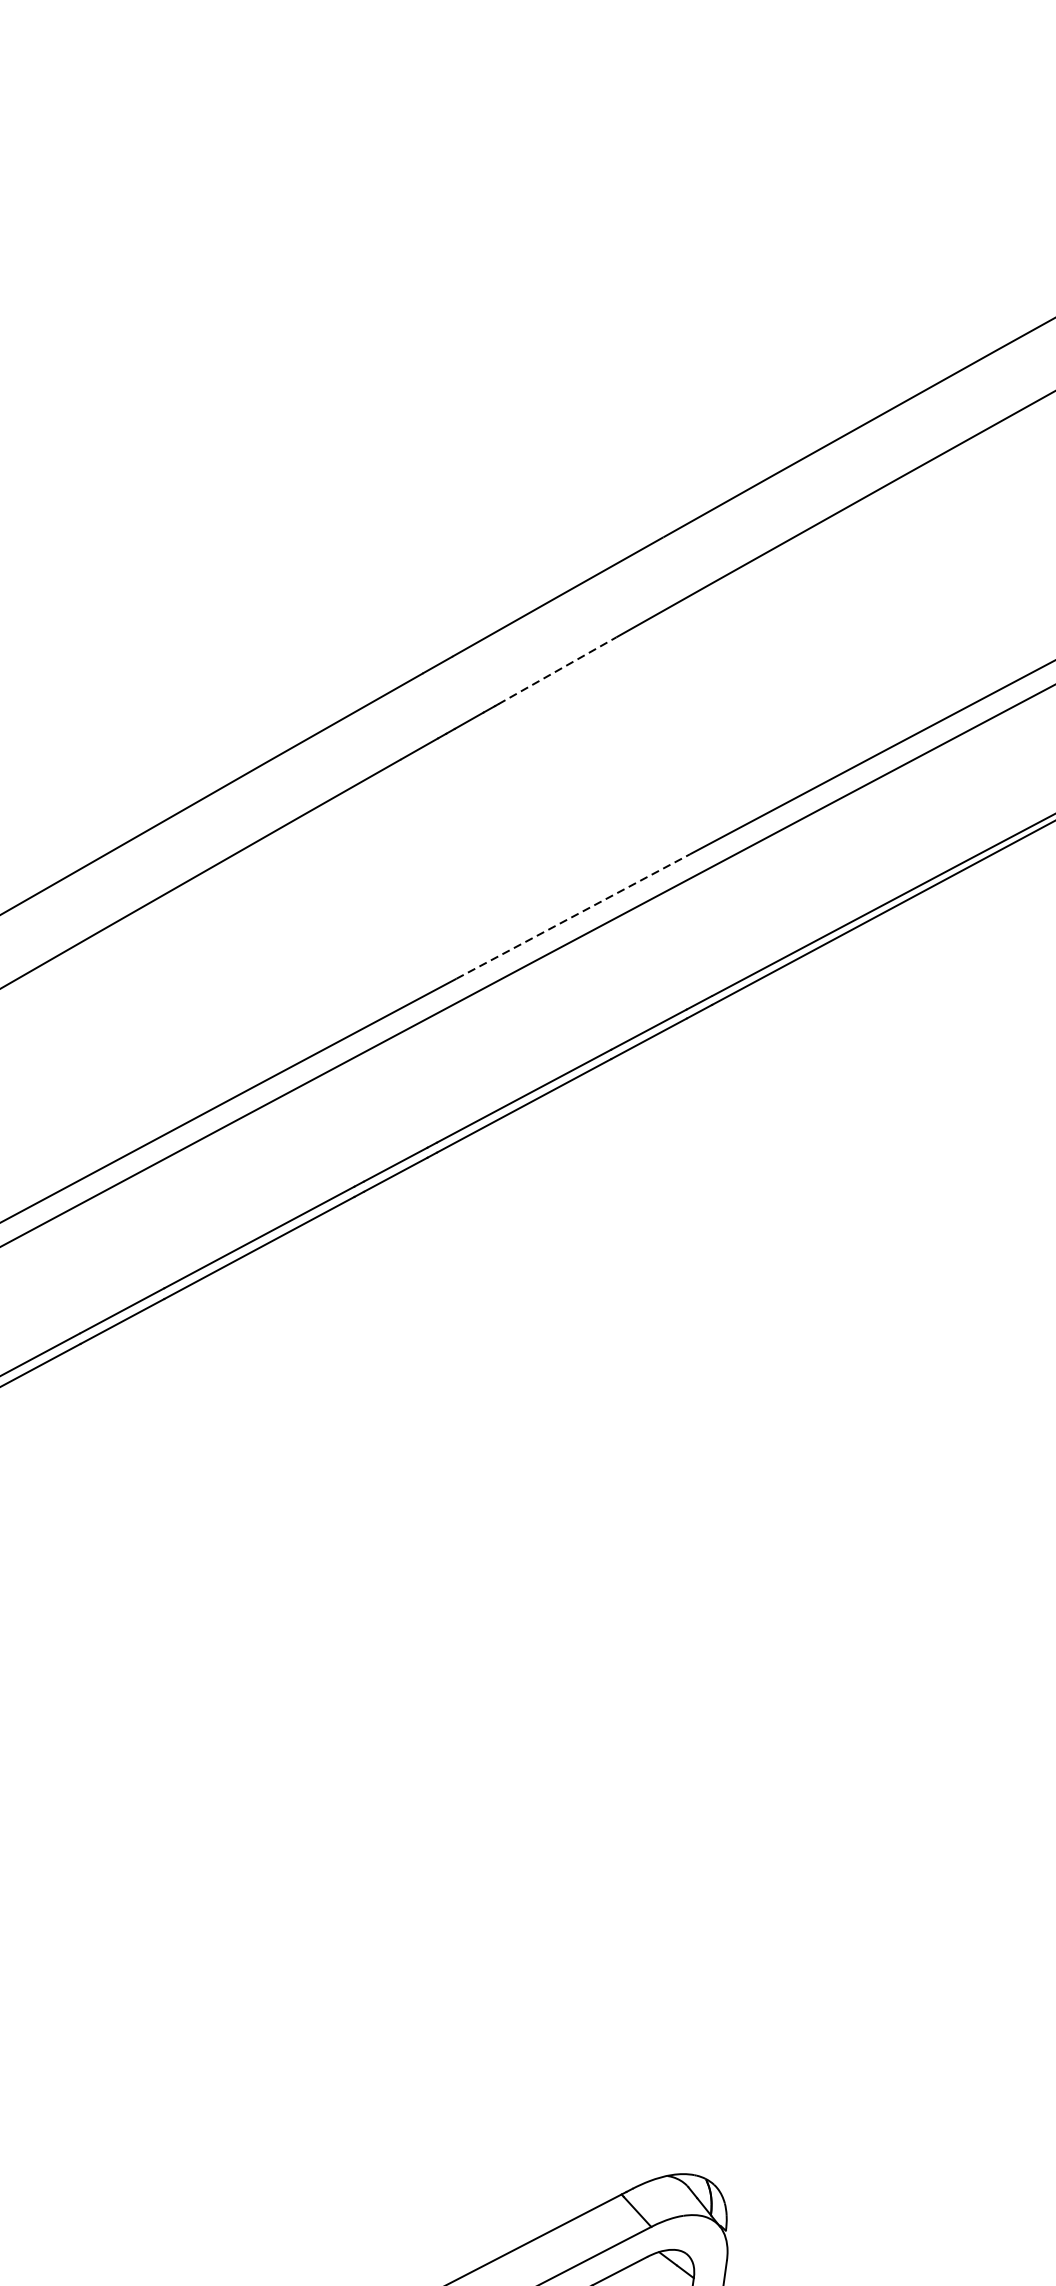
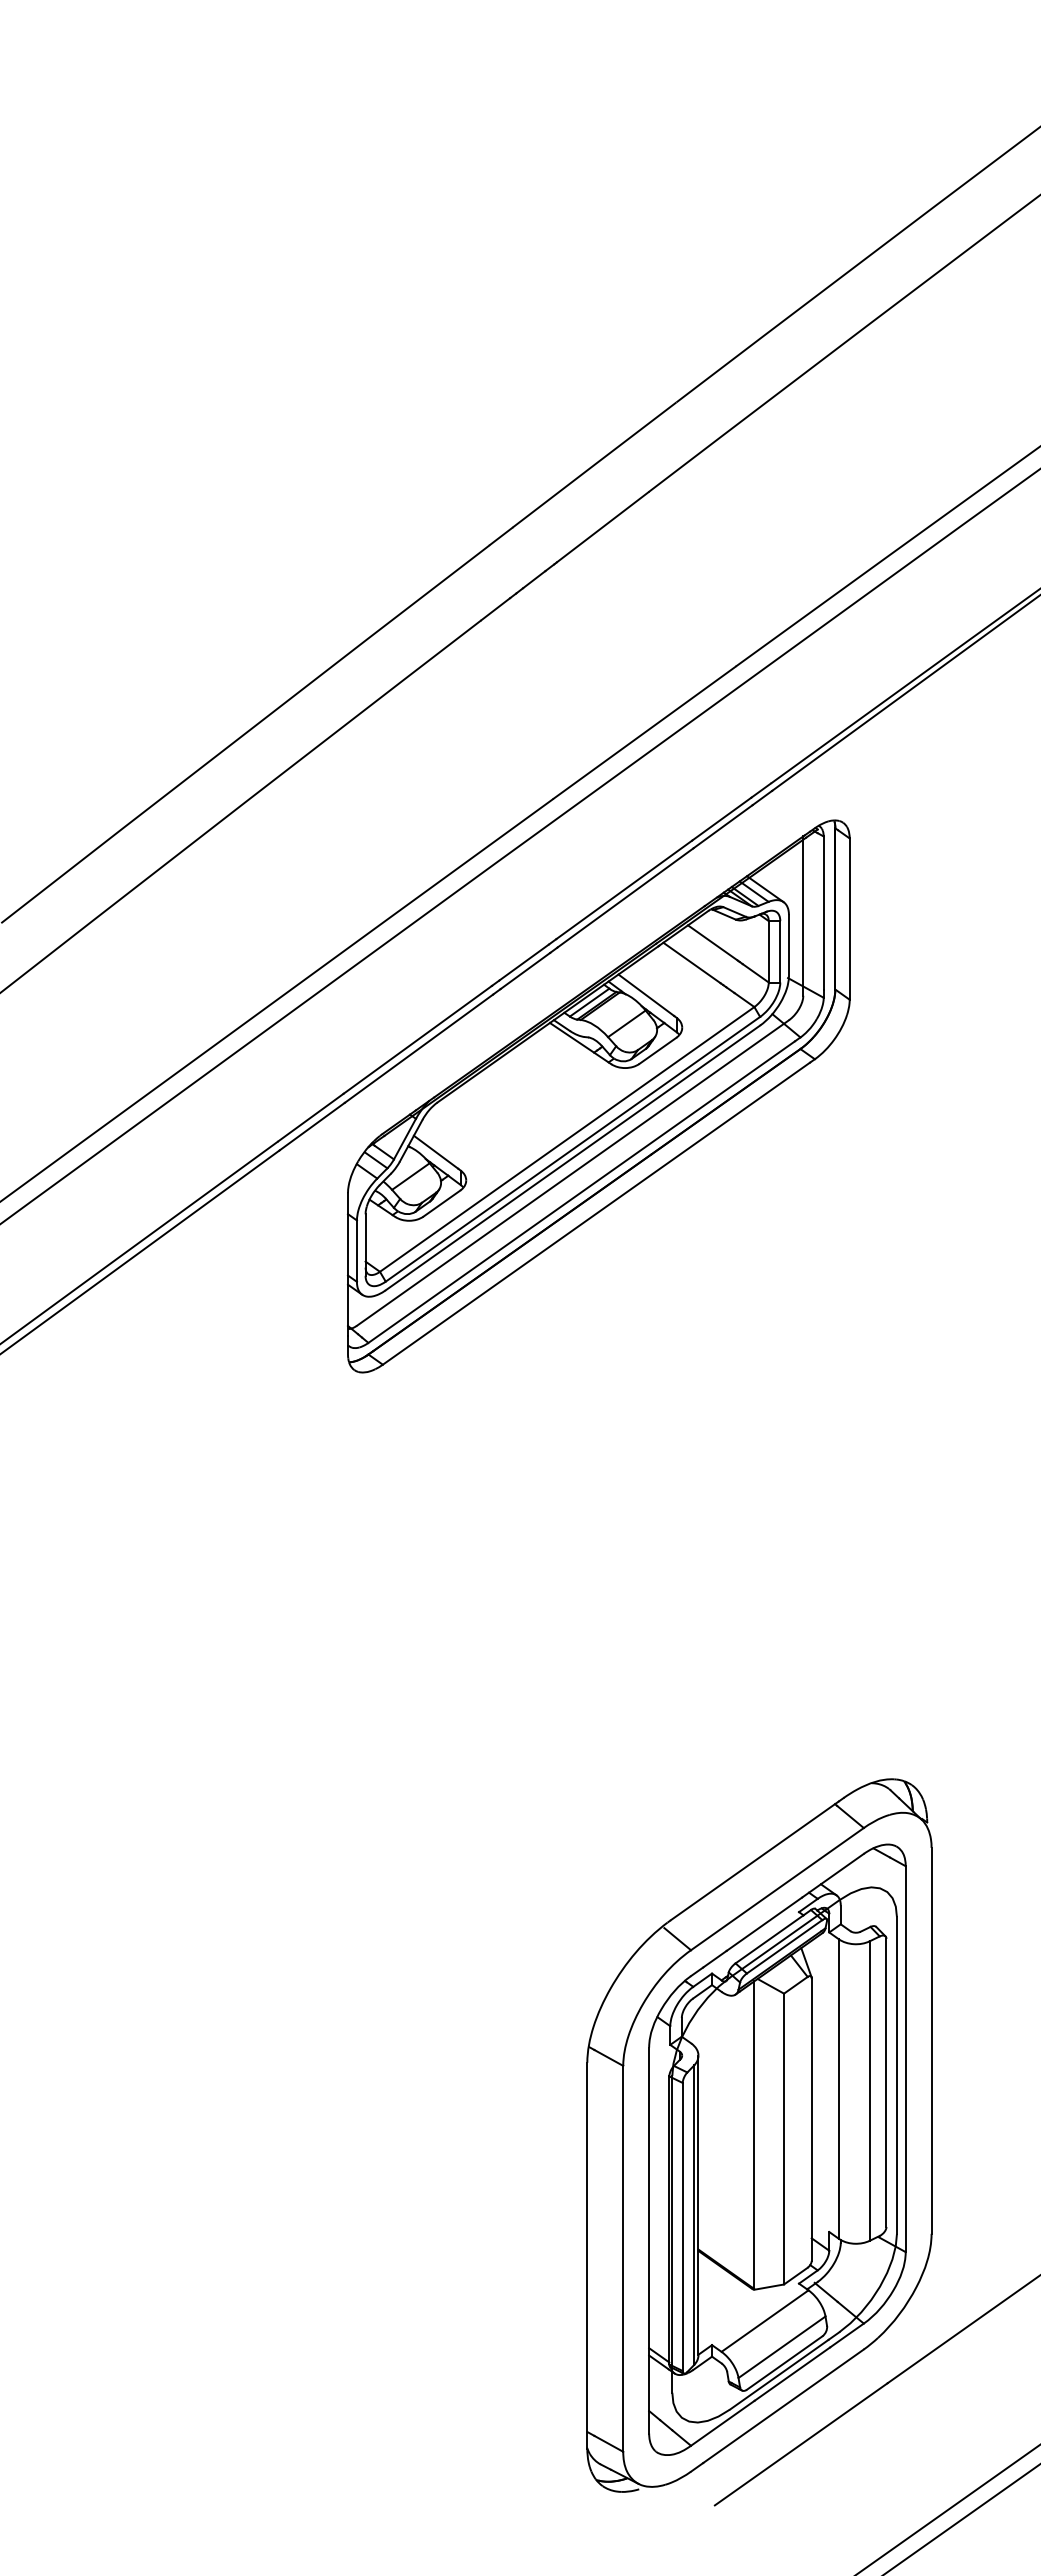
line: (557, 670) -> (602, 527), dashed -> solid
line: (572, 916) -> (644, 732), dashed -> solid
part: (460, 1332) -> (598, 1096), added

